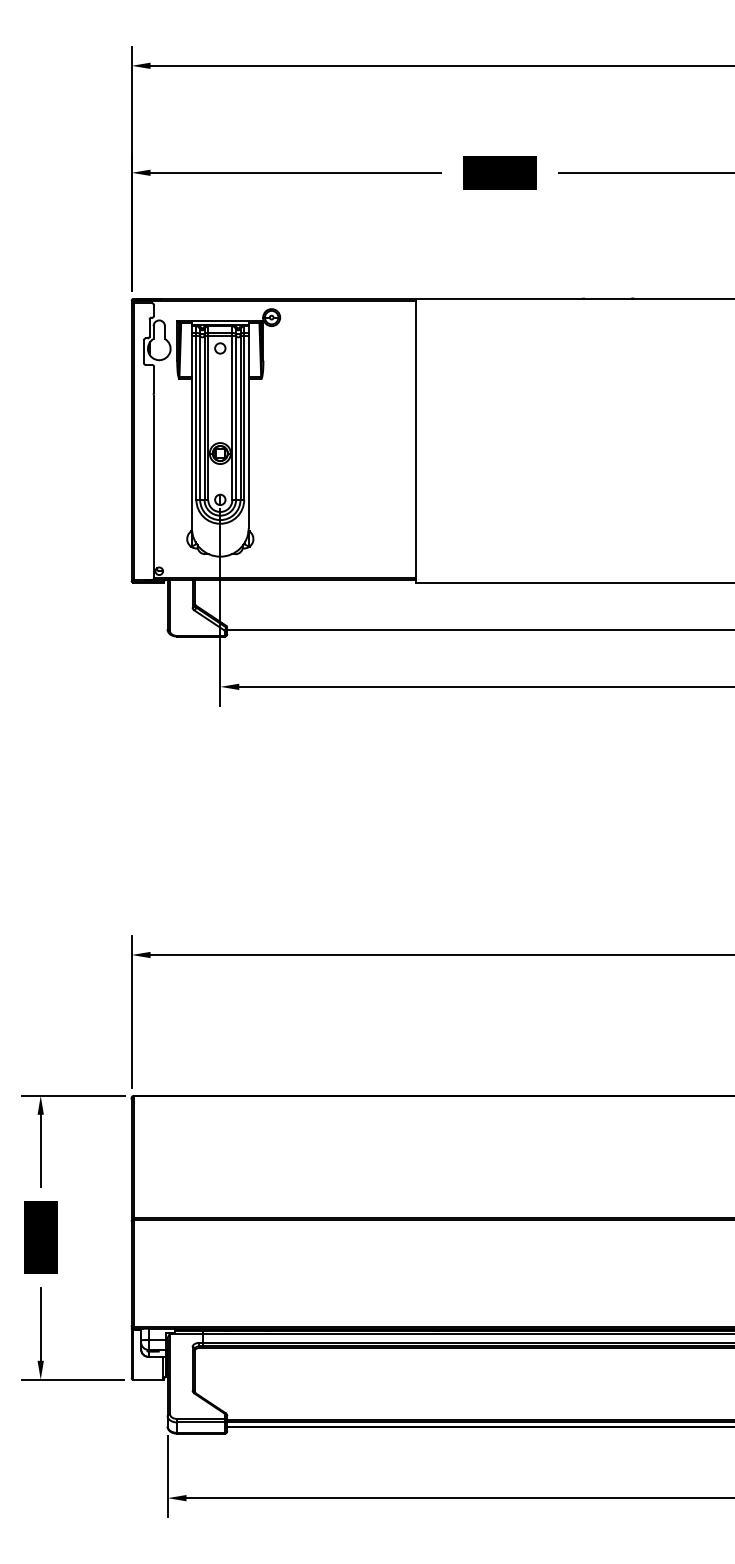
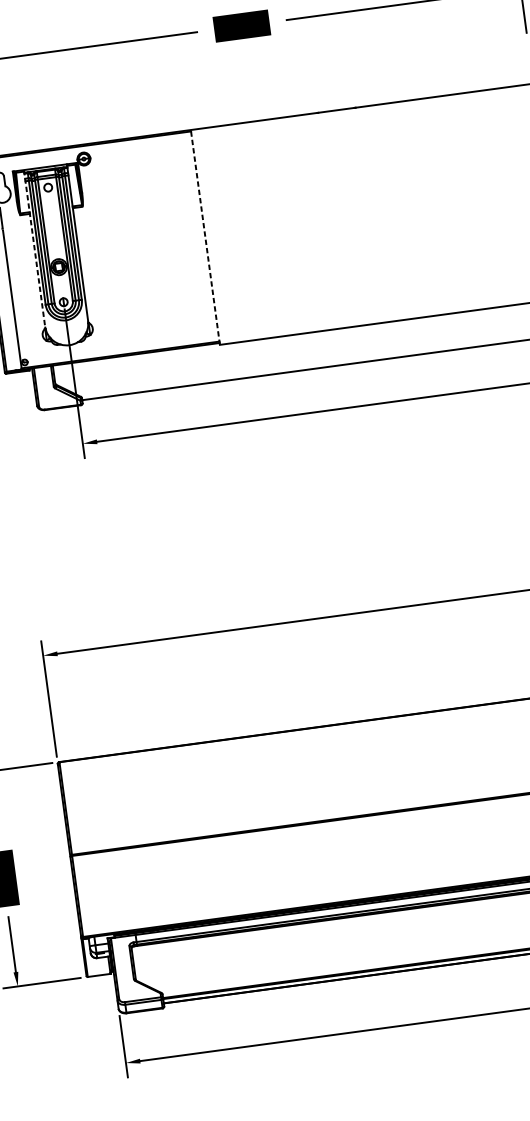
line: (191, 425) -> (34, 248), solid -> dashed
line: (415, 440) -> (205, 237), solid -> dashed

